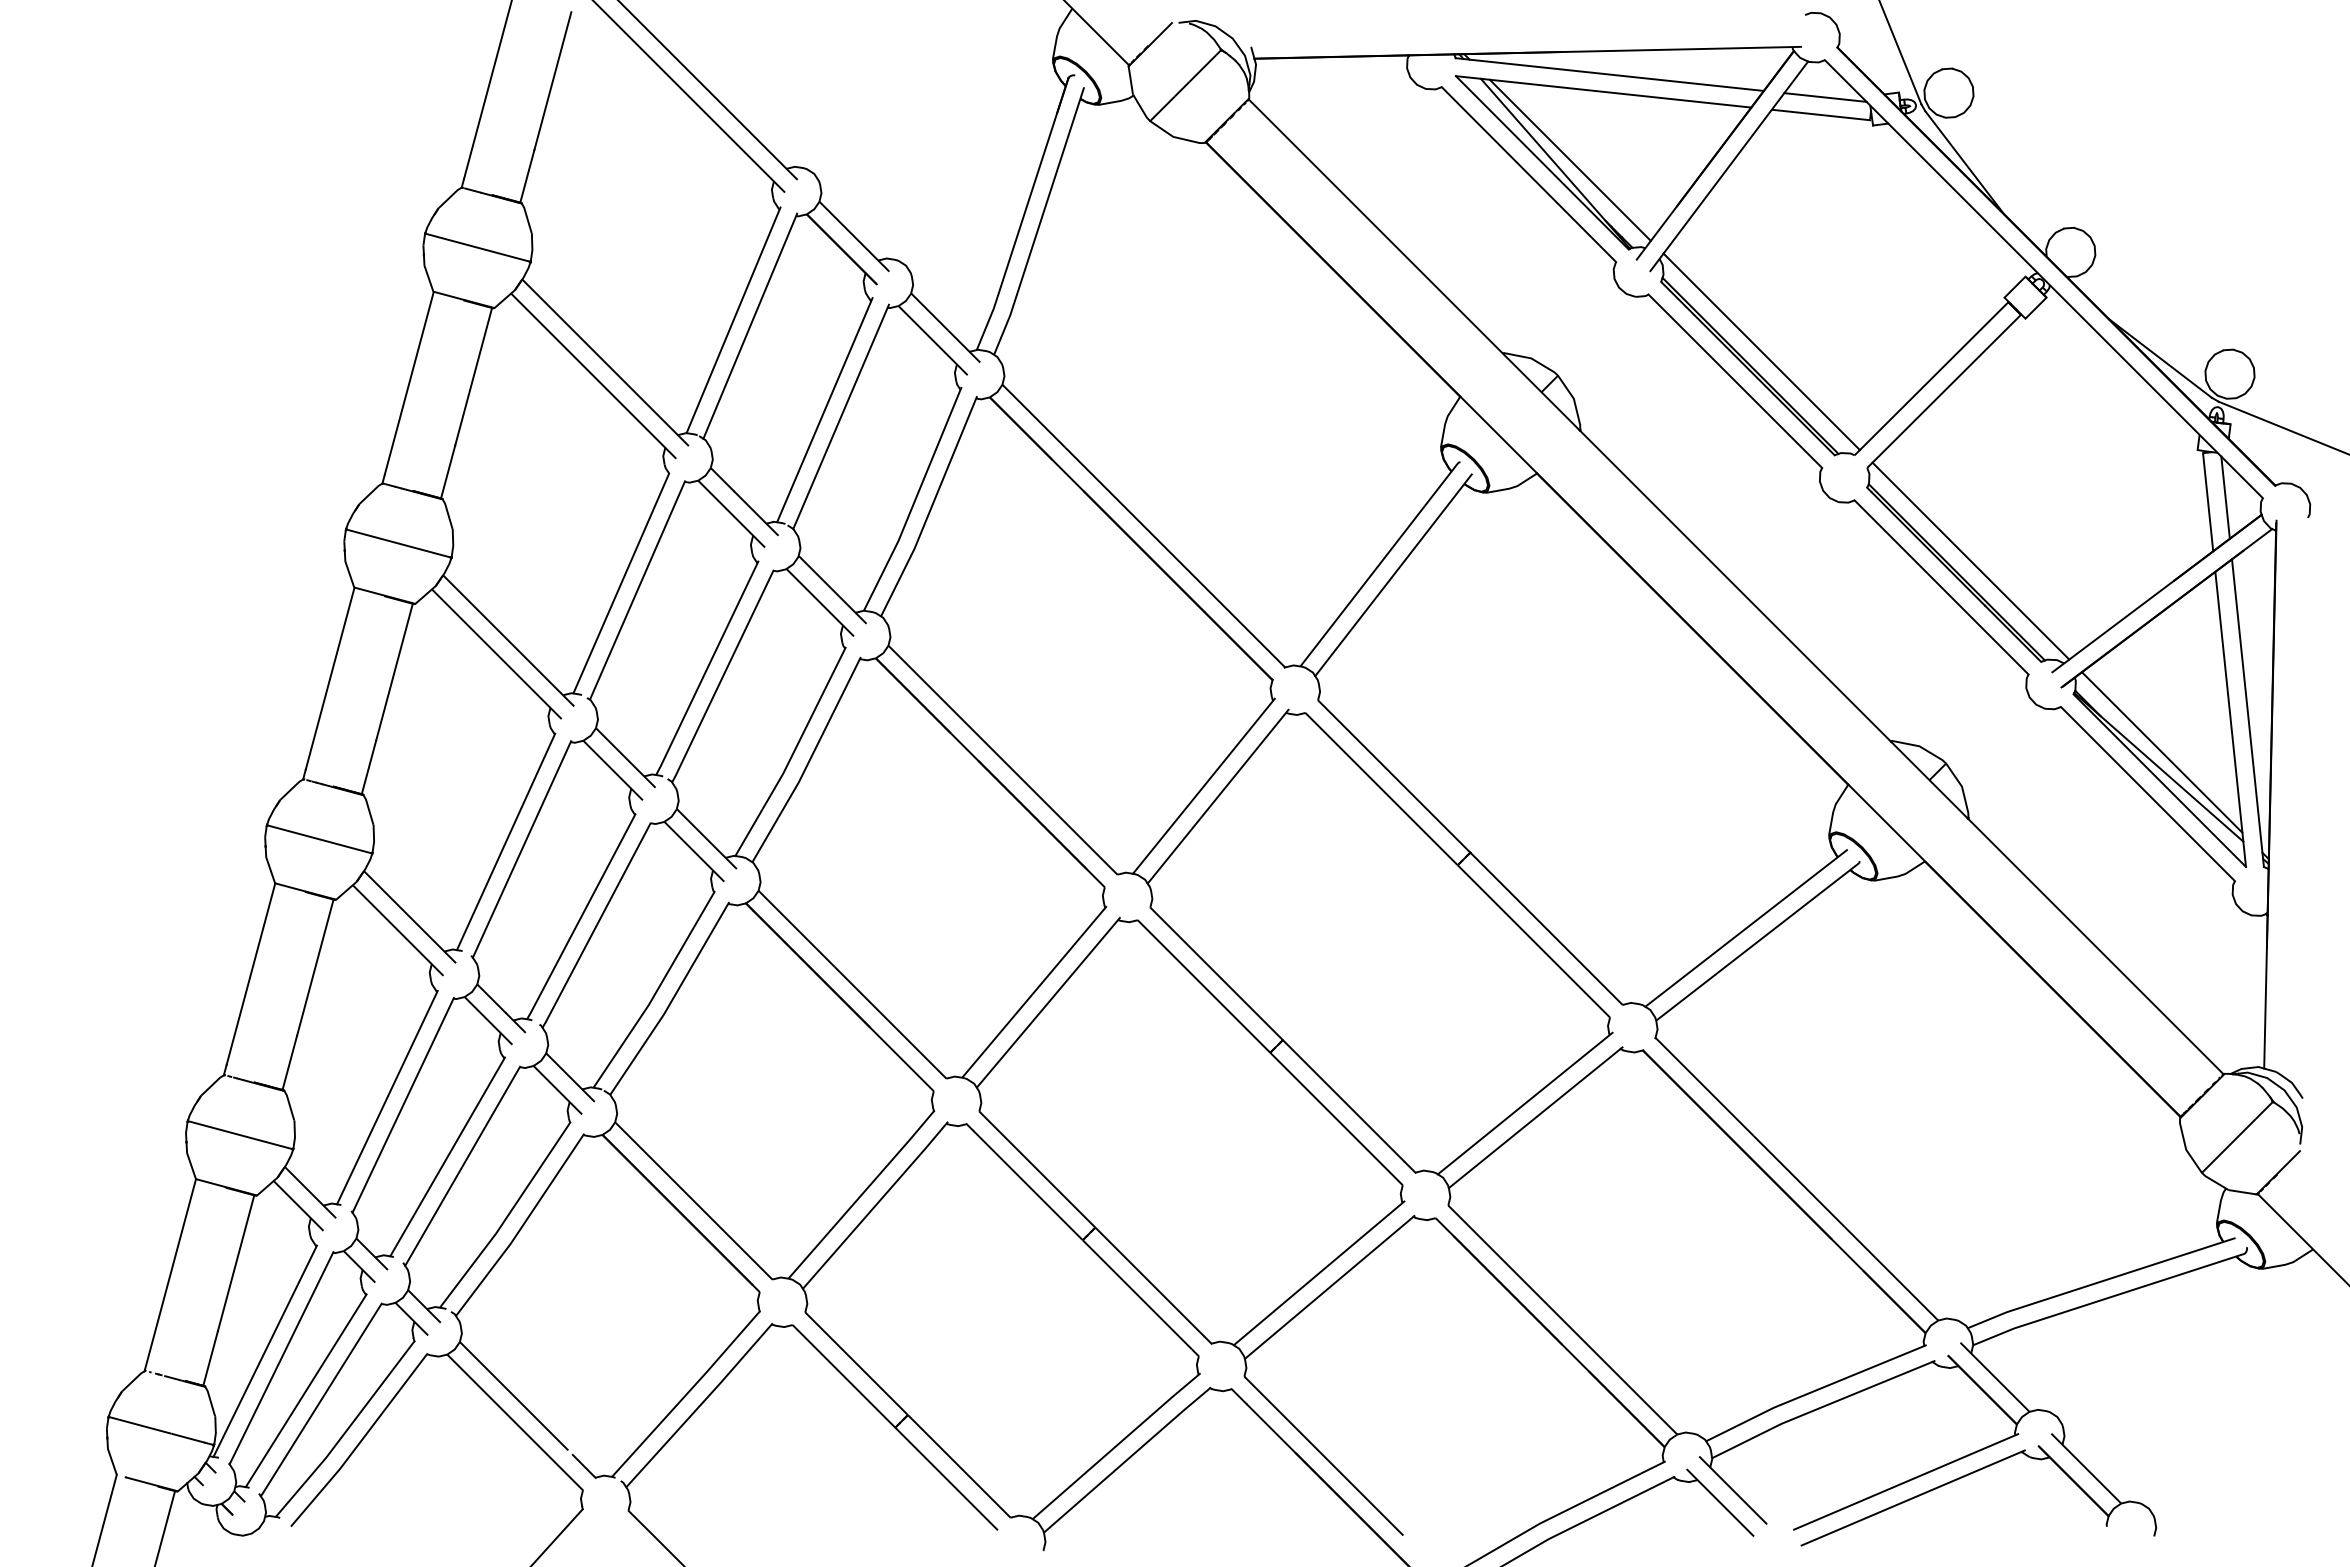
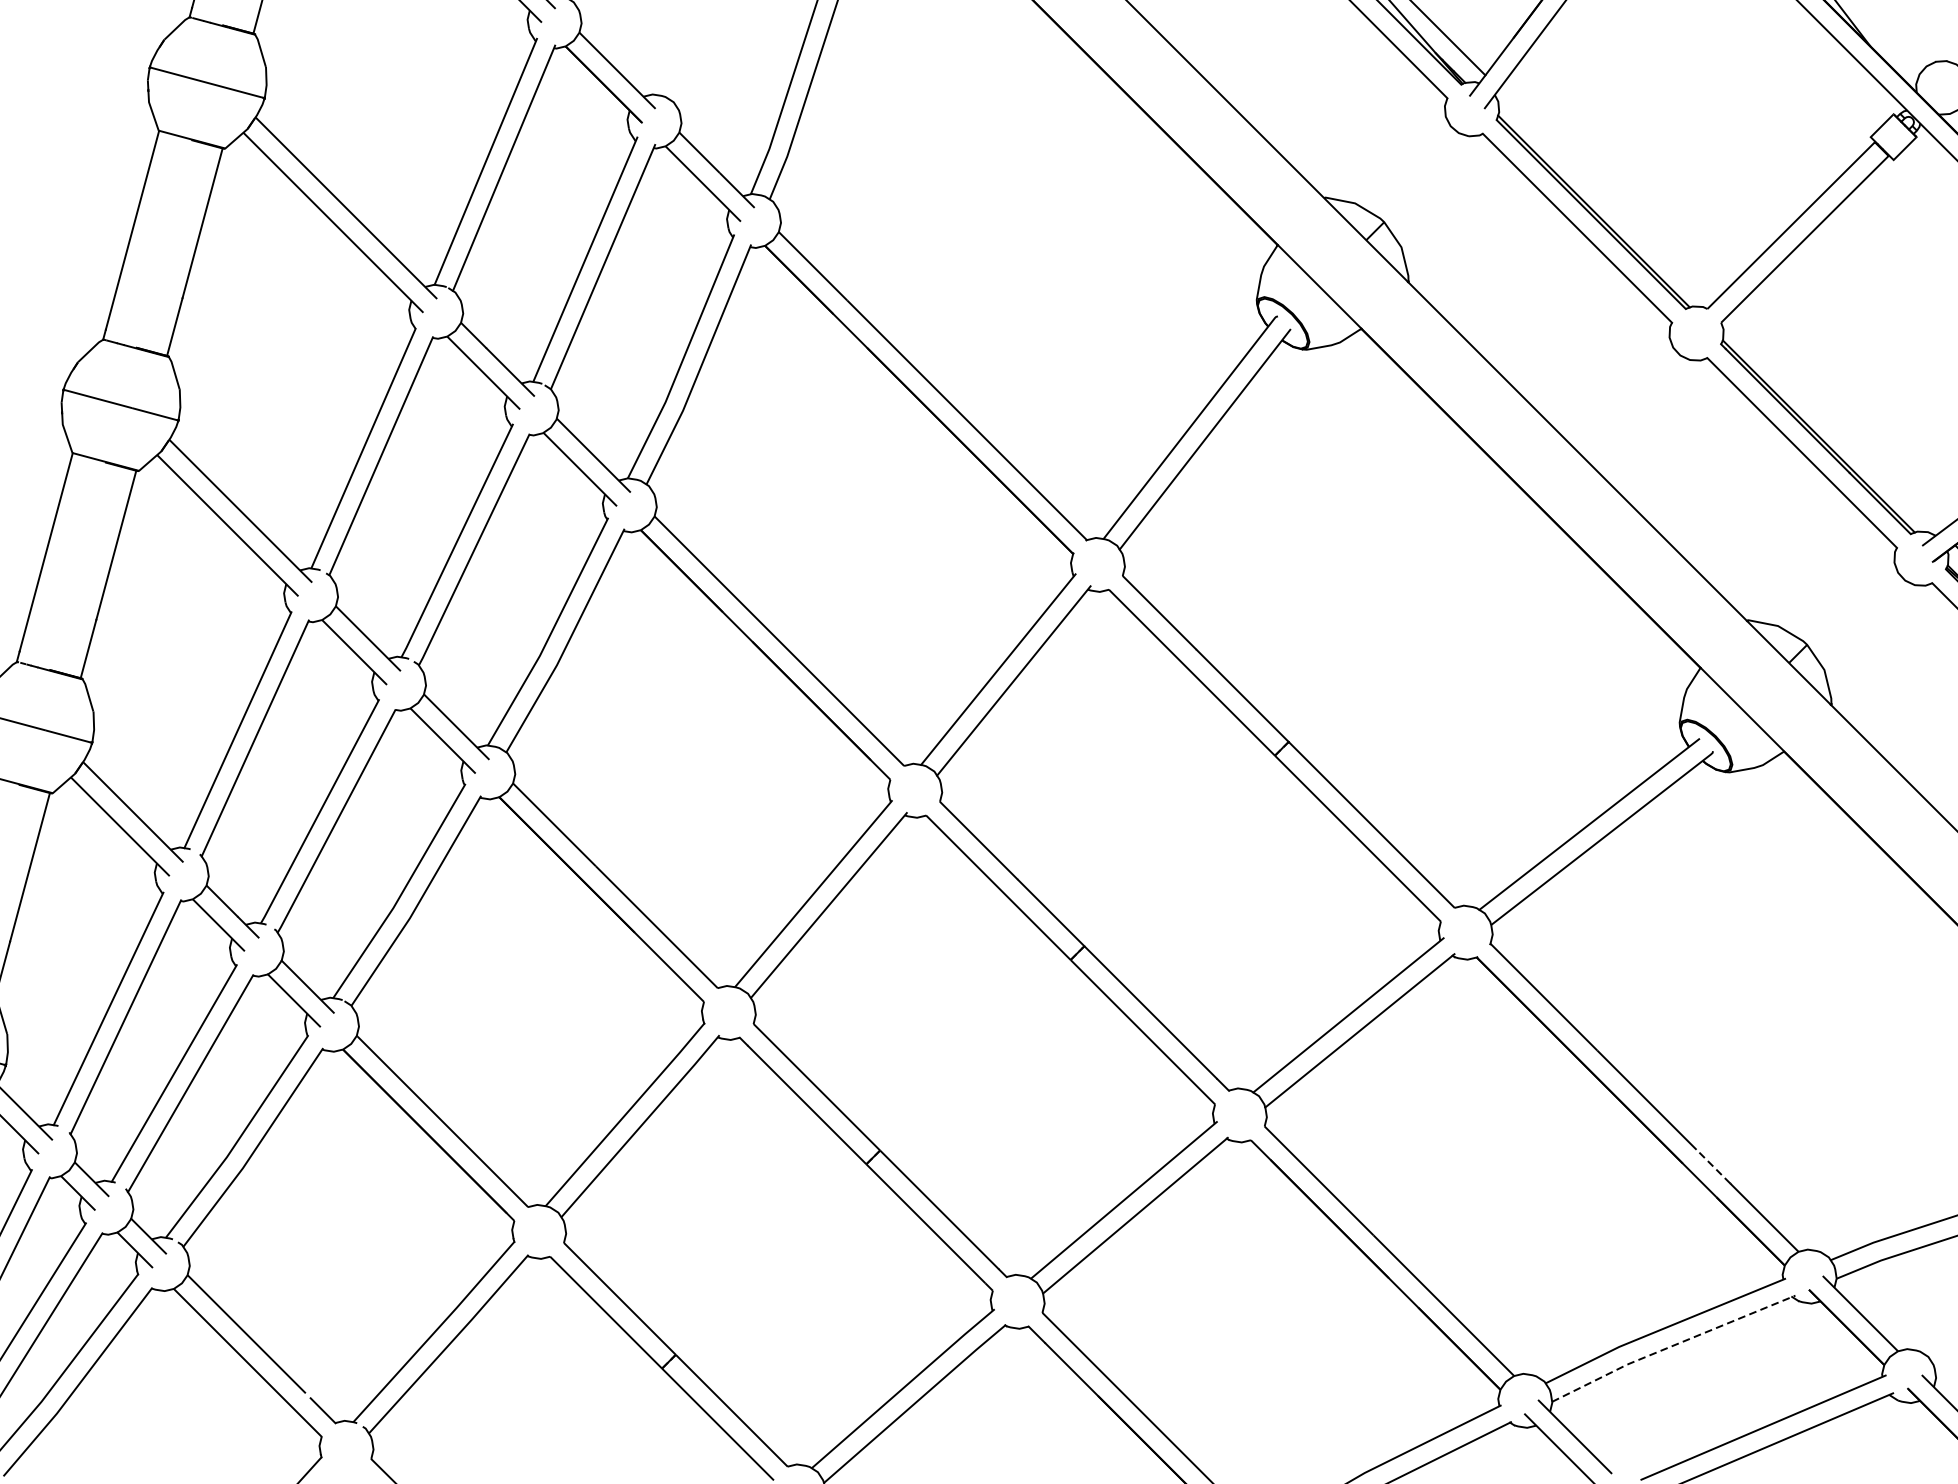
line: (1761, 351) -> (1605, 195), removed
line: (1970, 560) -> (1833, 423), removed
line: (1860, 1242) -> (1713, 1166), solid -> dashed
line: (1822, 1407) -> (1672, 1346), solid -> dashed

